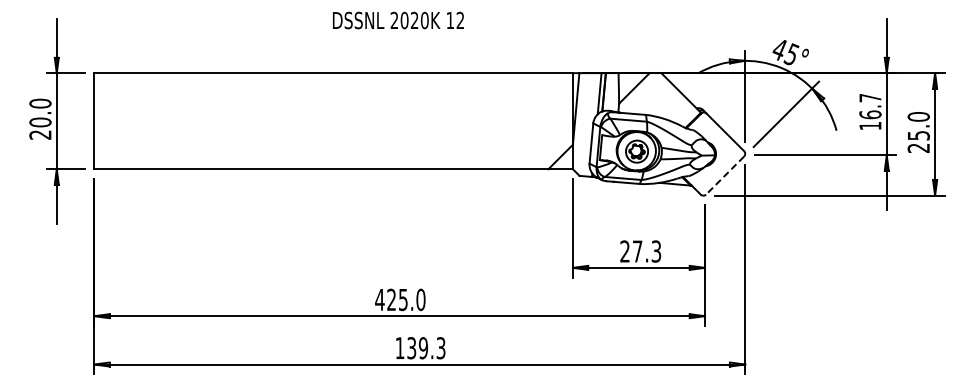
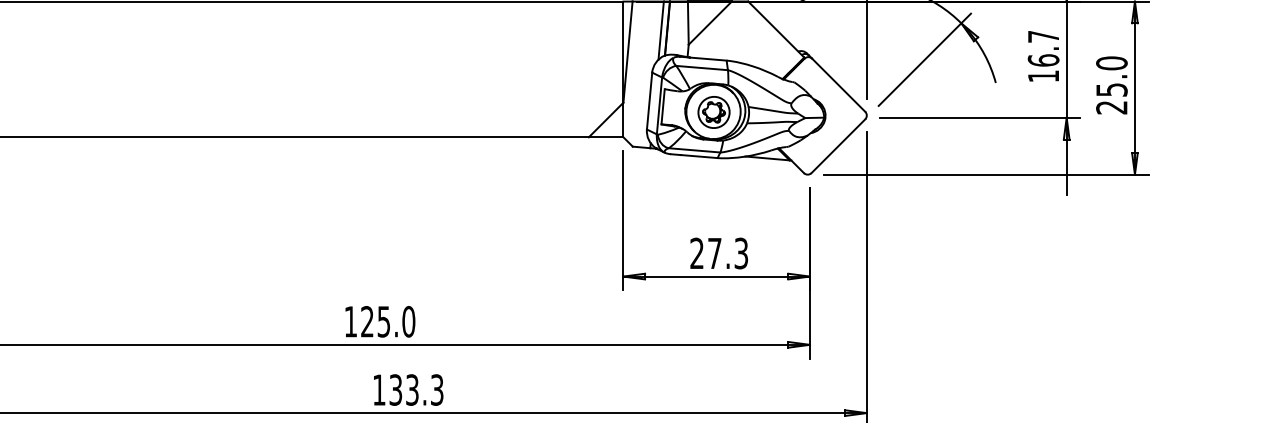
line: (725, 175) -> (838, 146), dashed -> solid
text: (379, 299) -> (350, 321), 425.0 -> 125.0
text: (423, 348) -> (412, 390), 139.3 -> 133.3

